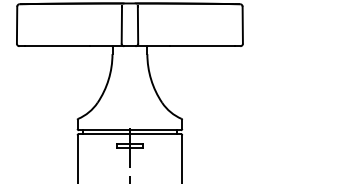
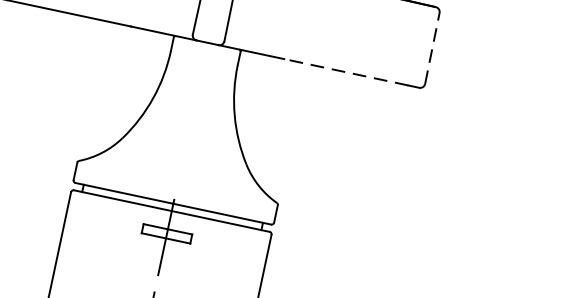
line: (242, 24) -> (432, 47), solid -> dashed
line: (201, 46) -> (344, 72), solid -> dashed

